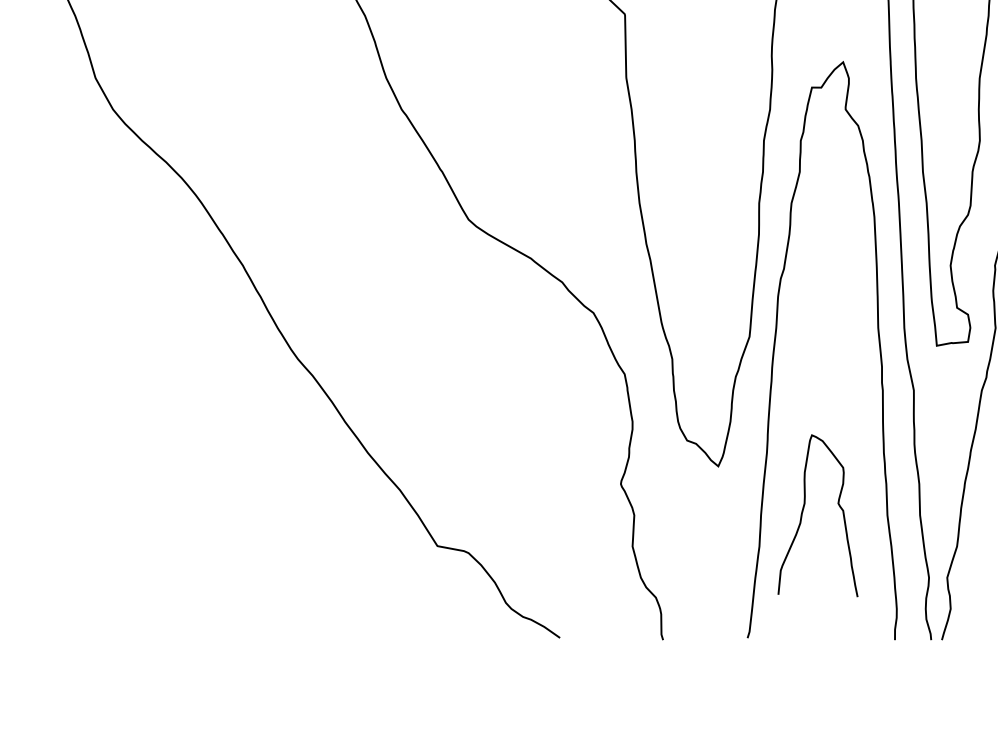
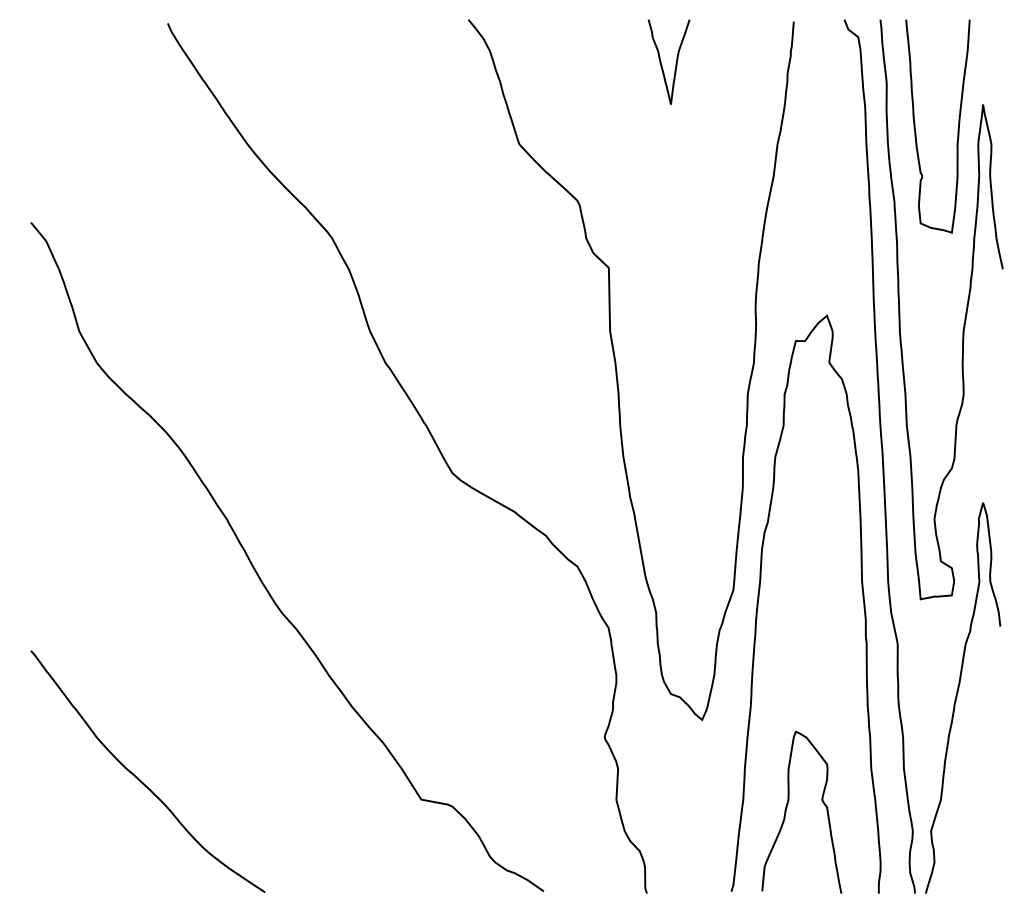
curve: (803, 512) -> (787, 808), moved
curve: (155, 525) -> (139, 778), added

